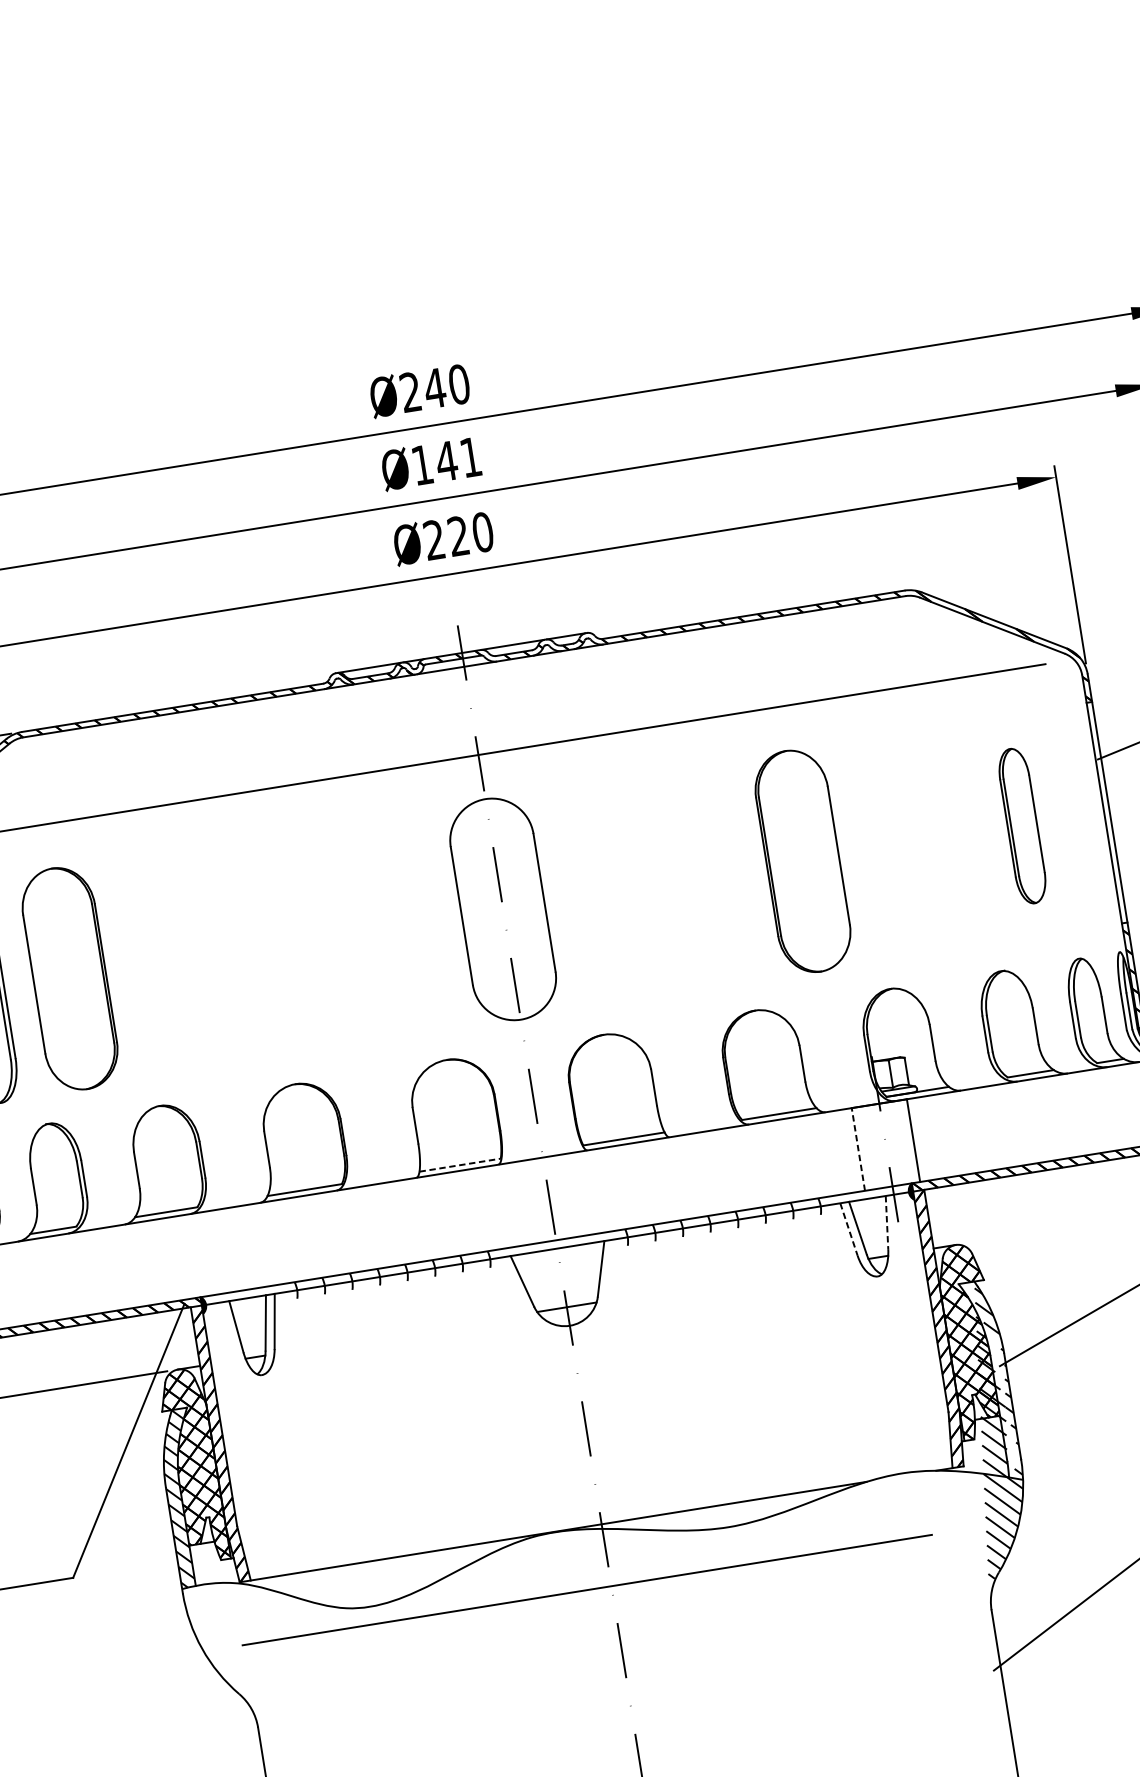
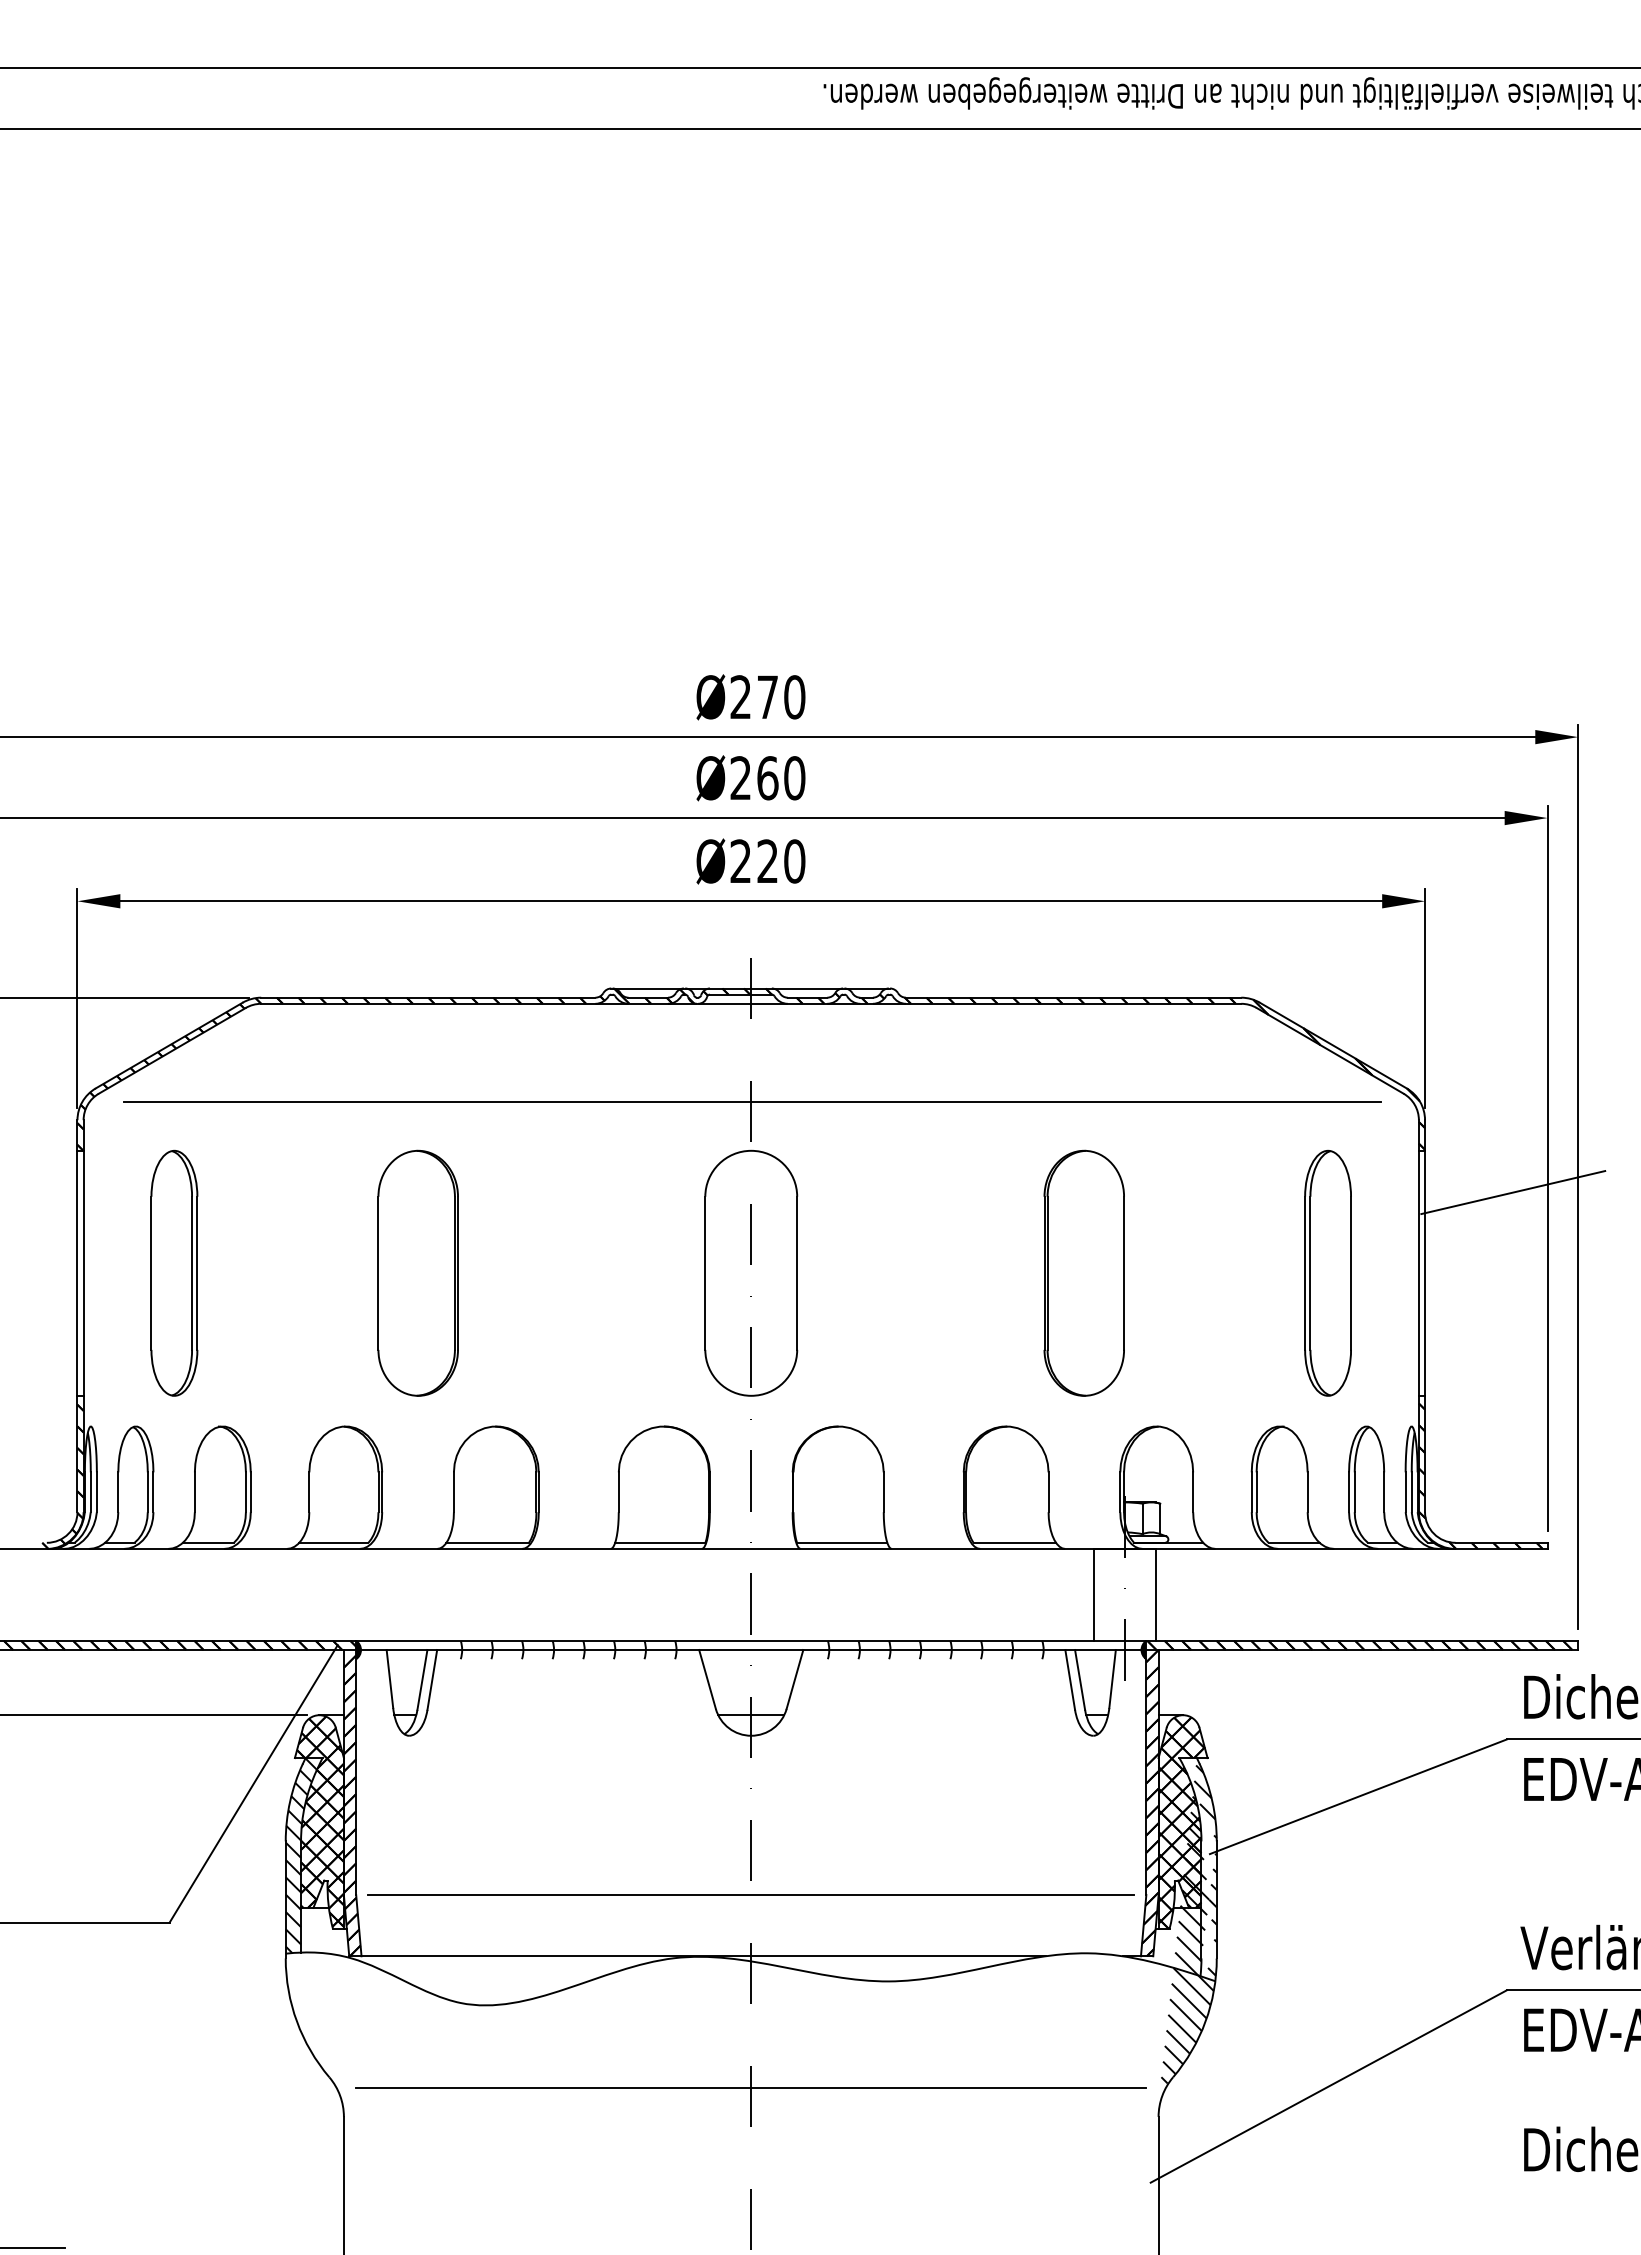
text: (434, 387) -> (767, 696), Ø240 -> Ø270
text: (446, 461) -> (767, 778), Ø141 -> Ø260
part: (1021, 825) -> (1327, 1272), size x1.43
part: (69, 978) -> (417, 1272), moved
line: (858, 1149) -> (1094, 1594), dashed -> solid
line: (460, 1164) -> (660, 1542), dashed -> solid
line: (886, 1223) -> (1112, 1679), dashed -> solid
line: (849, 1229) -> (1070, 1680), dashed -> solid
line: (586, 1589) -> (750, 1894), moved
line: (620, 1643) -> (751, 2088), added

